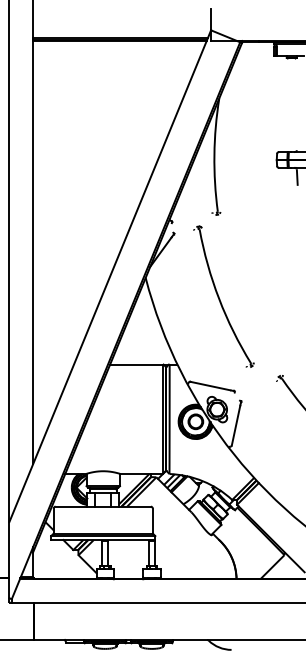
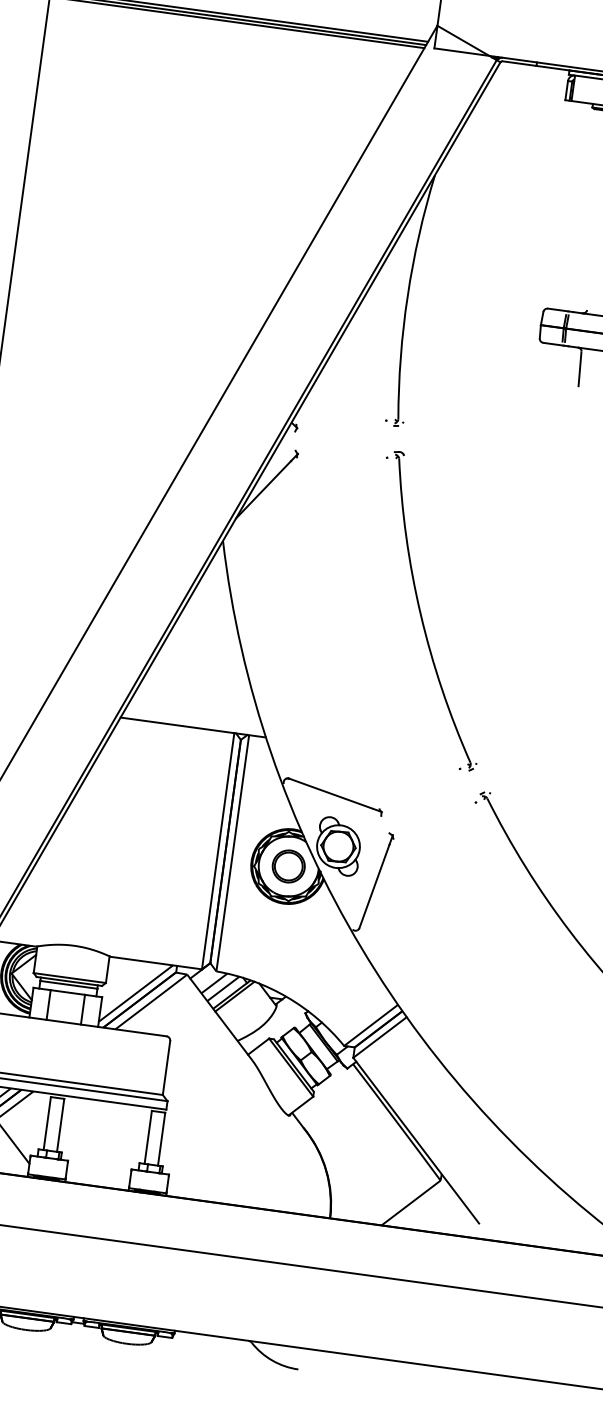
part: (223, 296) -> (430, 610), moved

